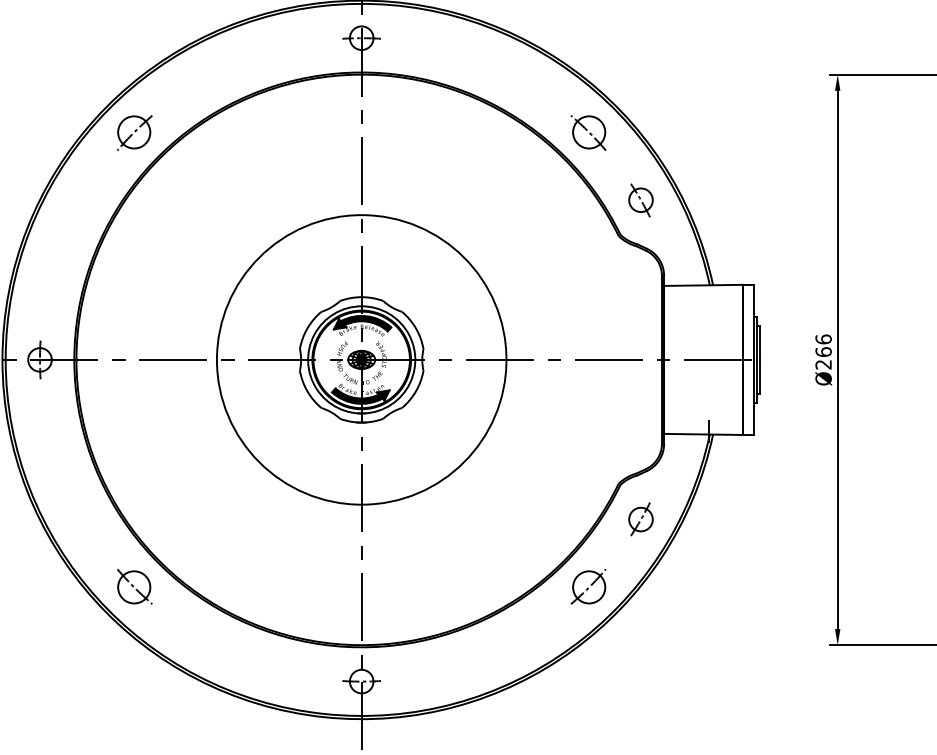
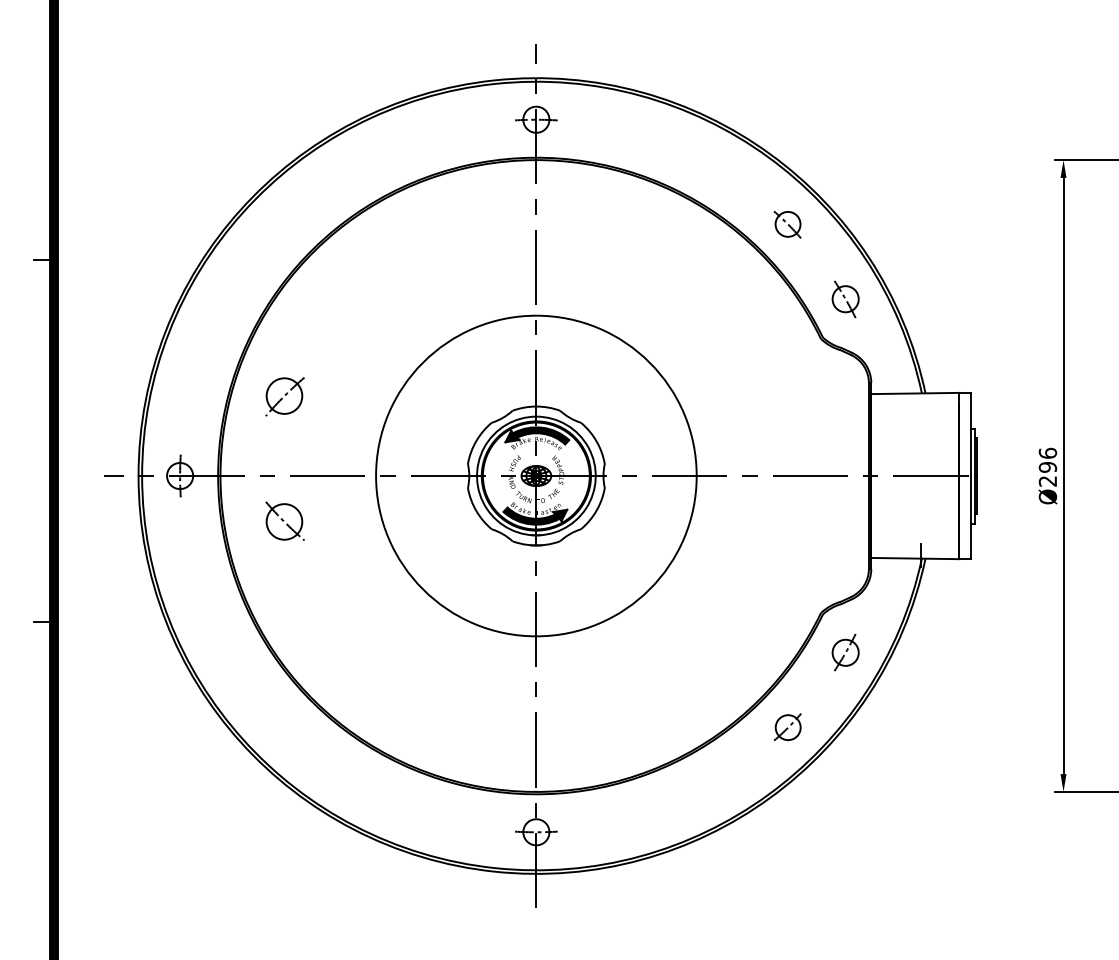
part: (134, 132) -> (284, 396), moved
part: (588, 132) -> (787, 224), size x0.7
text: (823, 351) -> (1047, 466), Ø266 -> Ø296
part: (134, 586) -> (284, 520), moved
part: (588, 586) -> (787, 726), size x0.7

